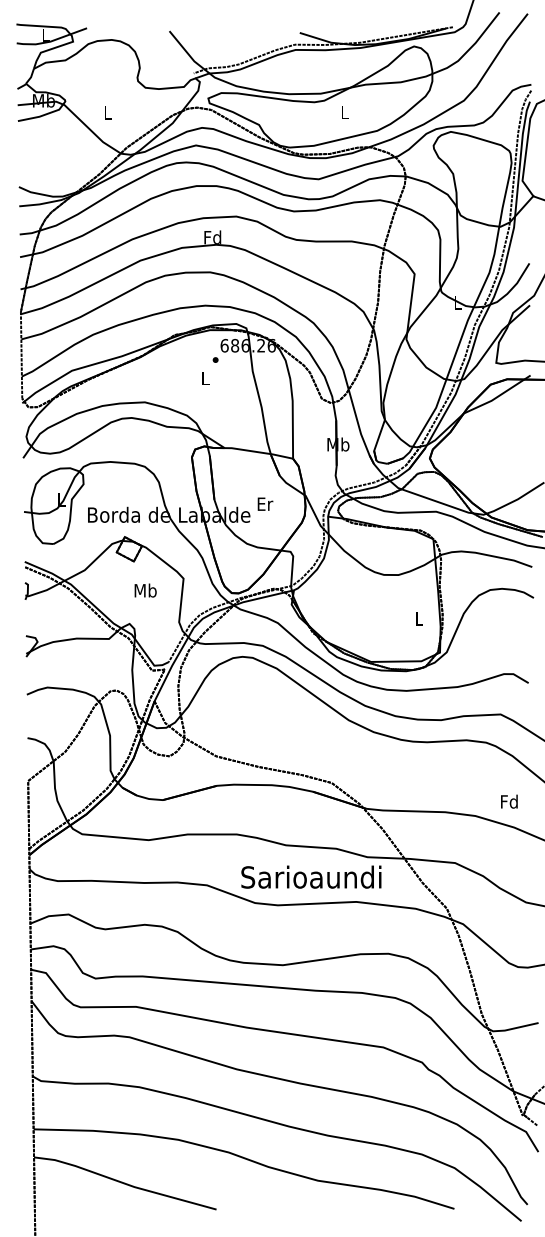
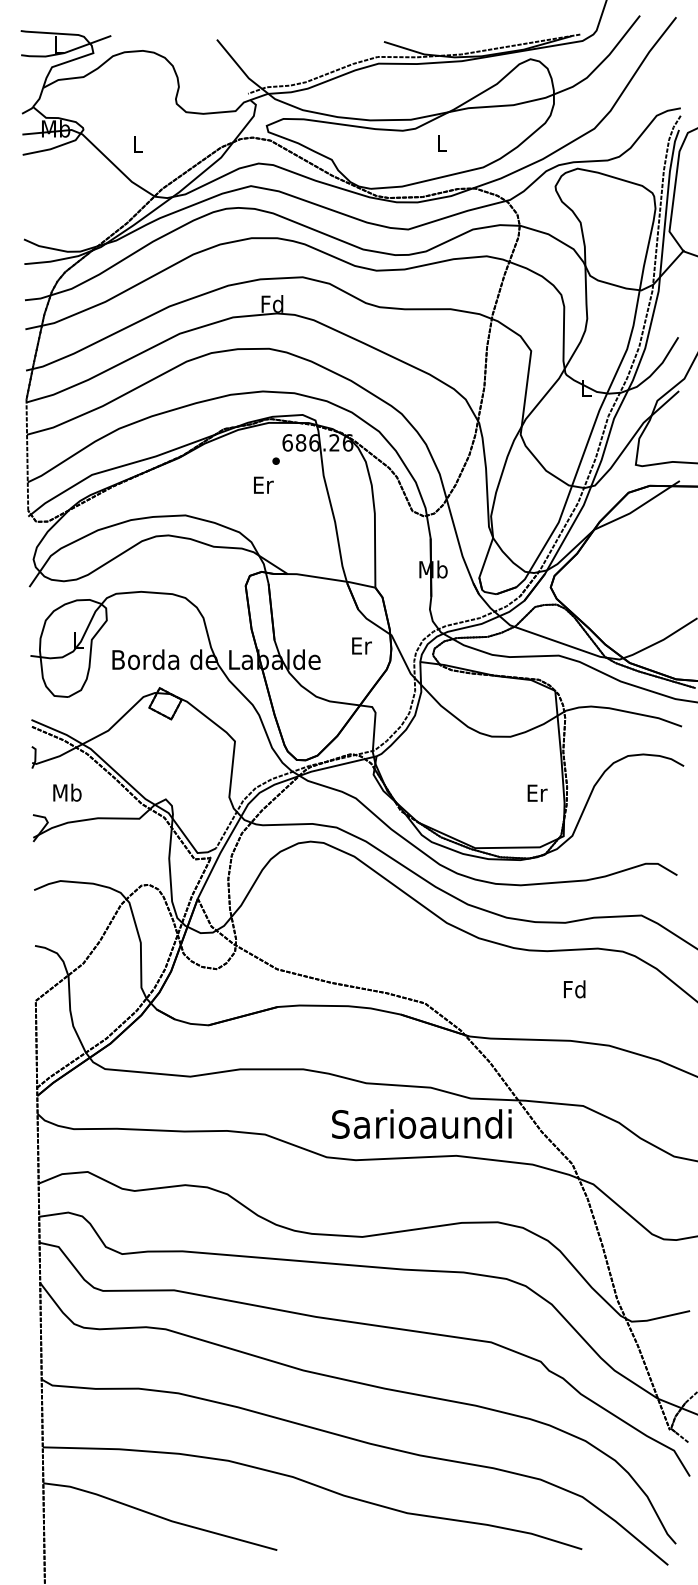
text: (205, 378) -> (263, 484), L -> Er
text: (265, 503) -> (361, 645), moved
text: (145, 590) -> (67, 792), moved
text: (419, 618) -> (537, 792), L -> Er
text: (509, 801) -> (574, 989), moved
text: (311, 876) -> (421, 1123), moved

